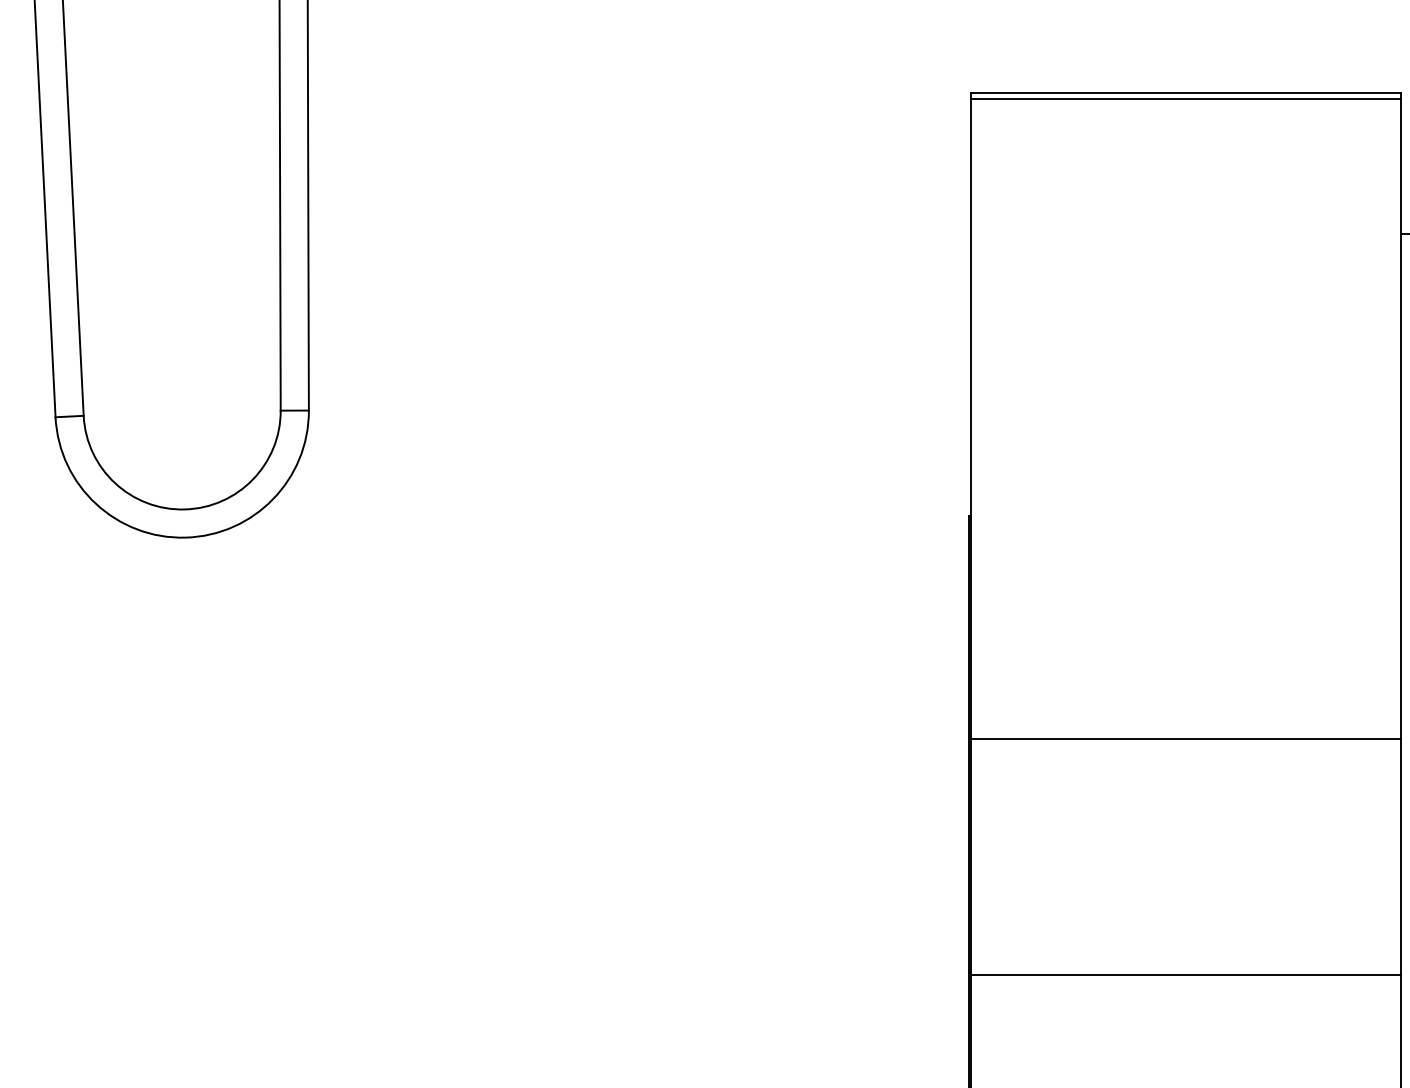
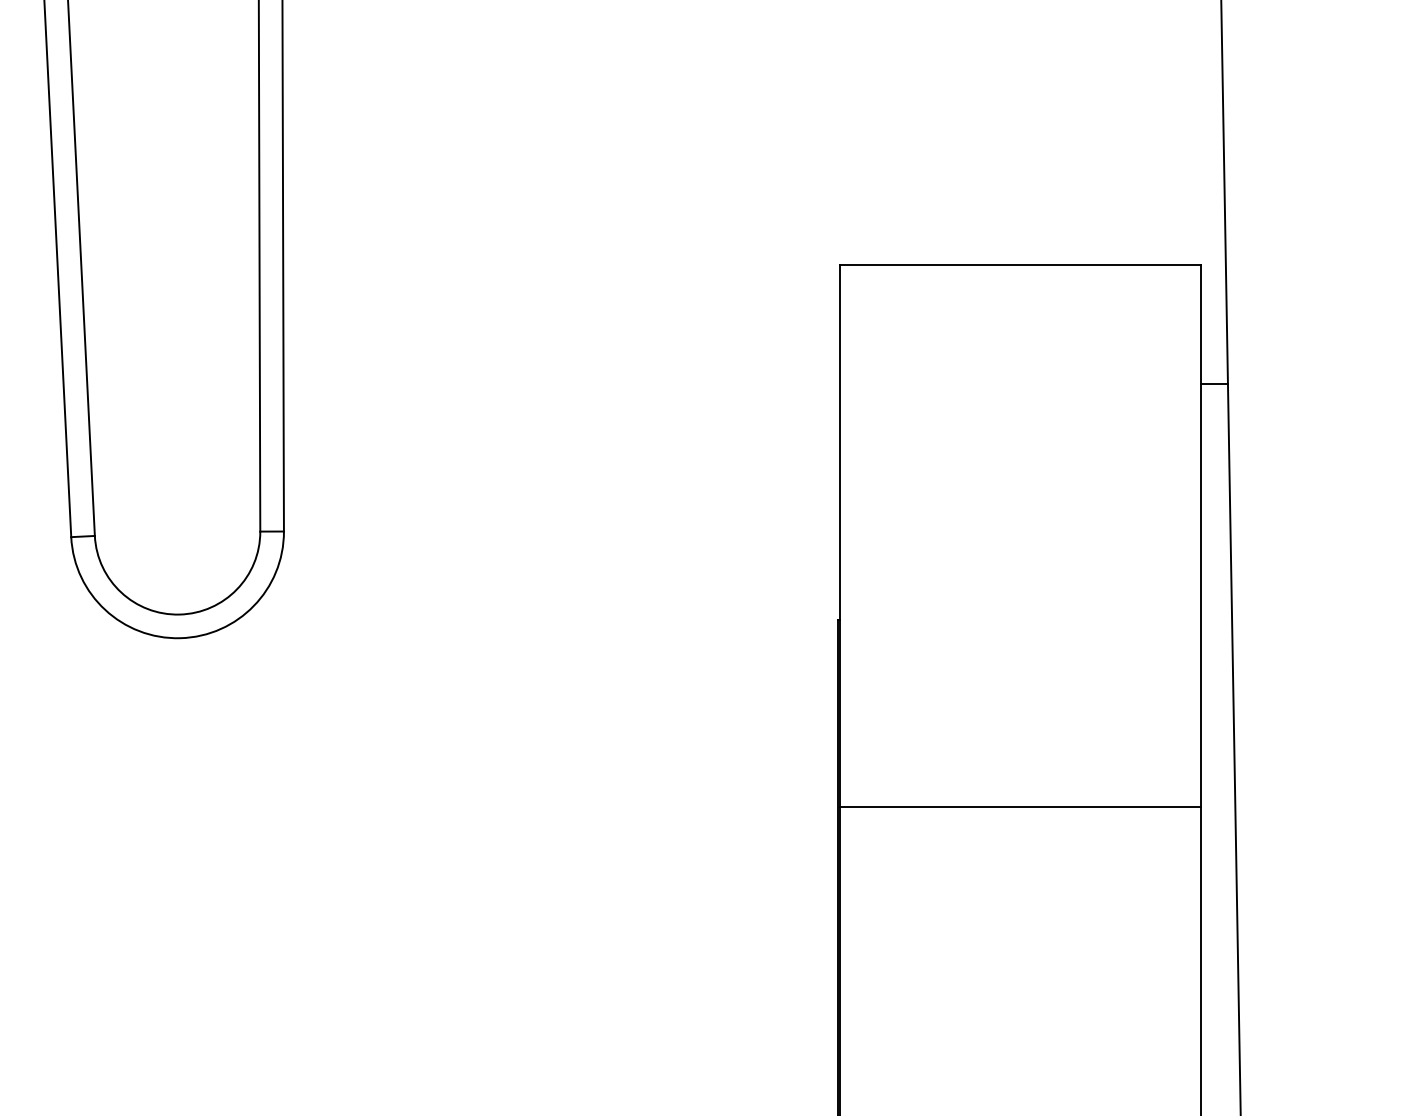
line: (1186, 99) -> (1020, 270), removed
line: (1186, 975) -> (1020, 1005), removed

